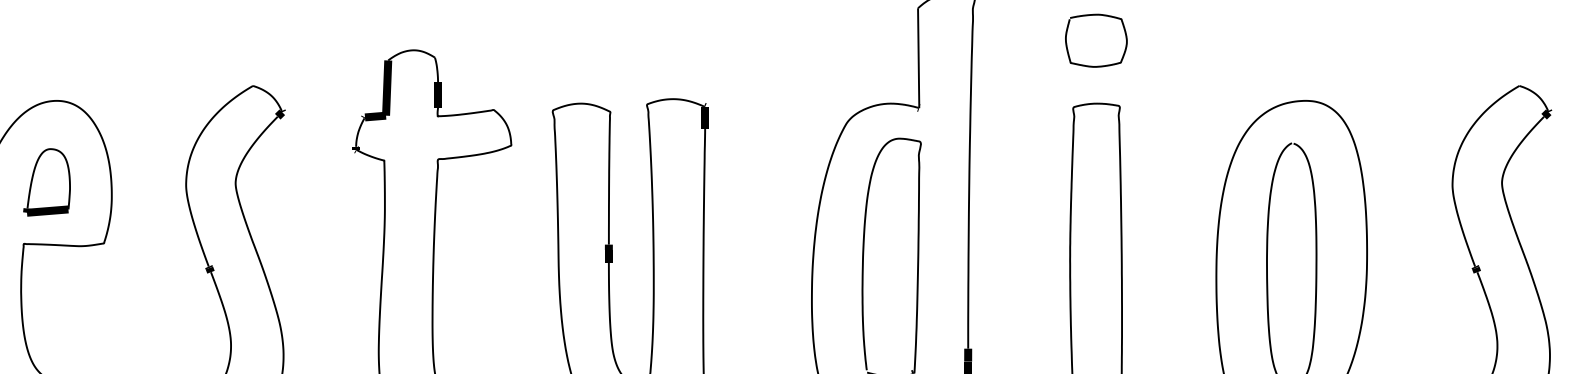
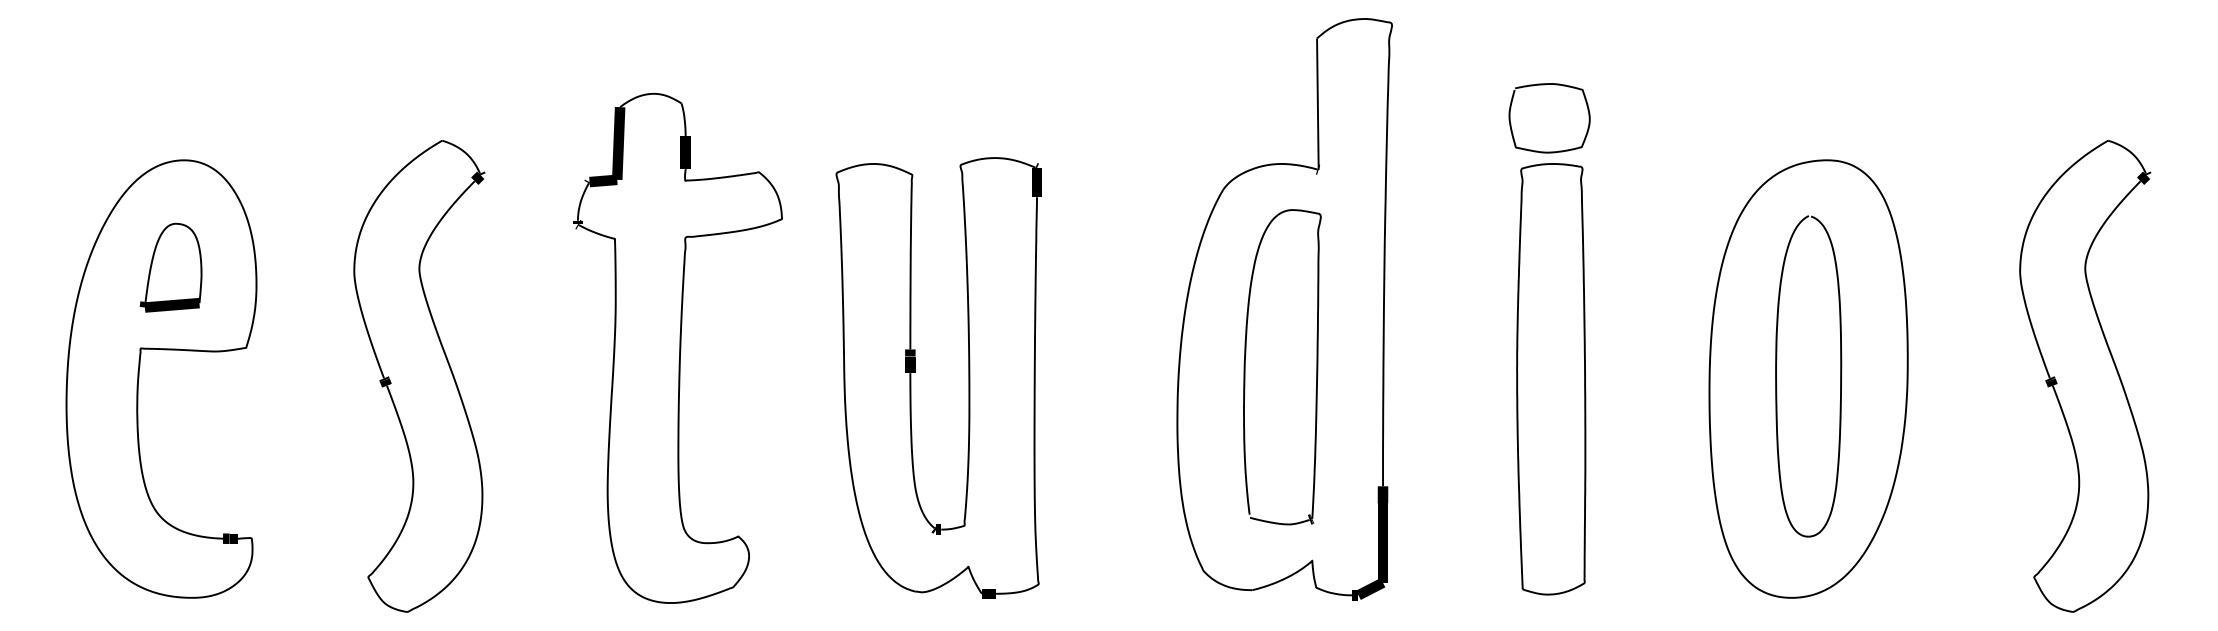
curve: (1096, 66) -> (1549, 151), moved

